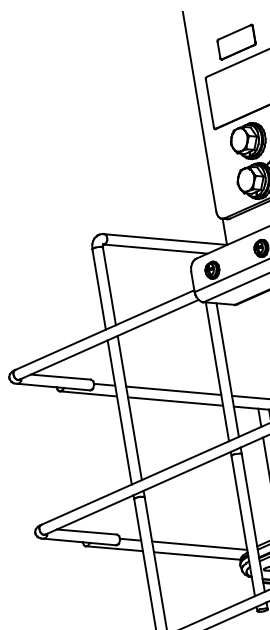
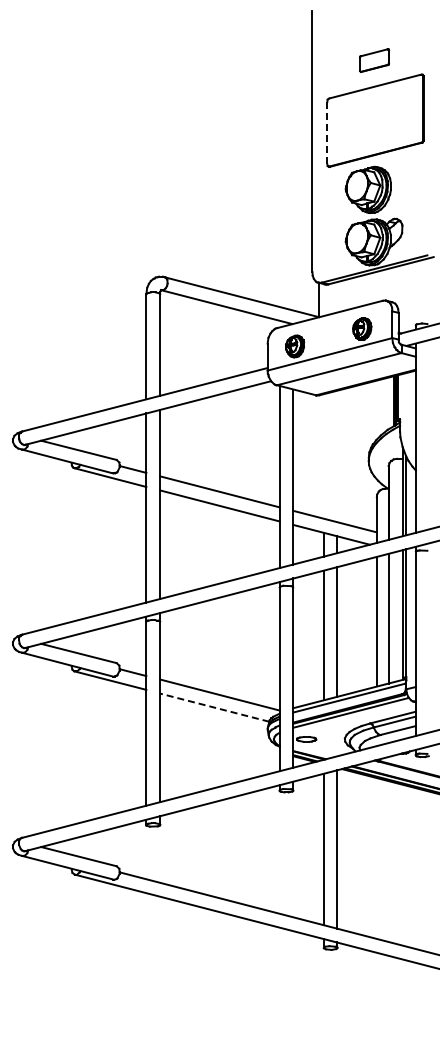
part: (236, 42) -> (374, 60), size x0.6
line: (210, 103) -> (327, 133), solid -> dashed
line: (197, 555) -> (214, 707), solid -> dashed

